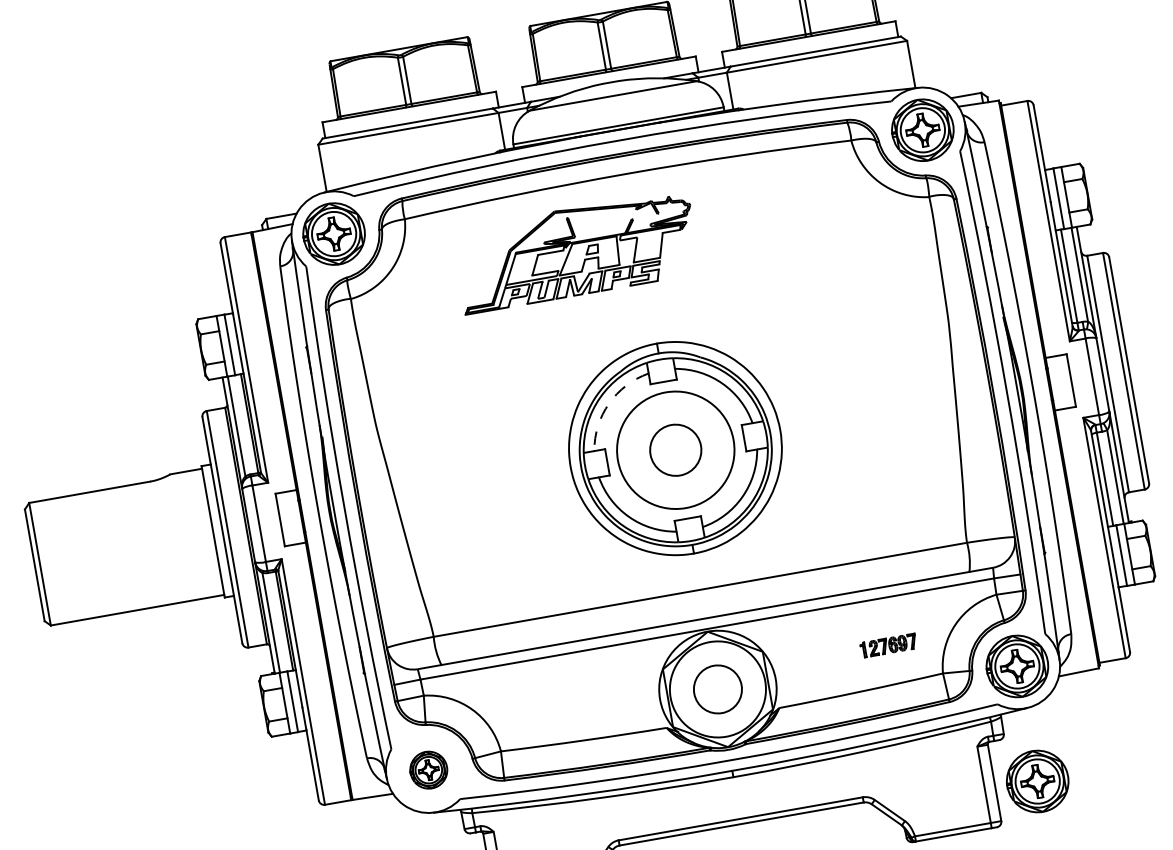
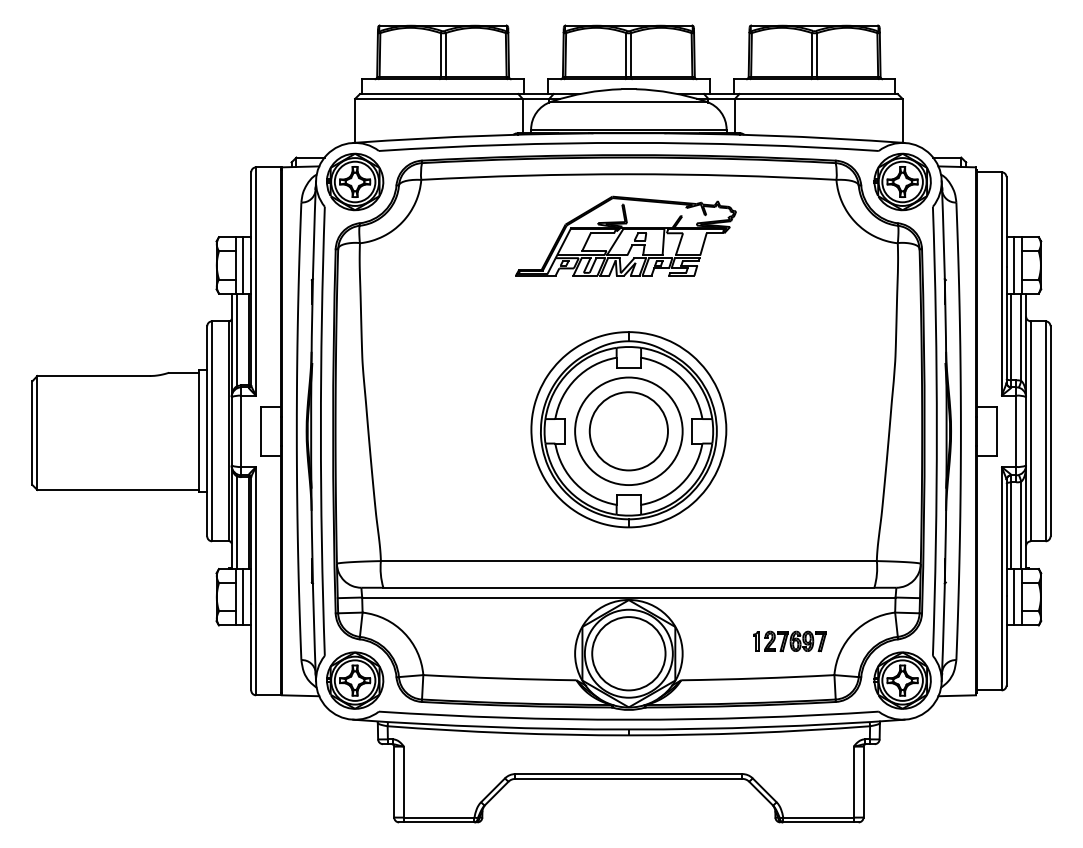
part: (575, 250) -> (625, 235), moved
arc: (609, 403) -> (576, 378), dashed -> solid
circle: (675, 450) -> (628, 431), size x1.67
part: (888, 645) -> (789, 641), size x1.43
circle: (717, 689) -> (628, 653), size x1.67
part: (429, 770) -> (355, 680), size x1.67
part: (1037, 781) -> (902, 787), removed

